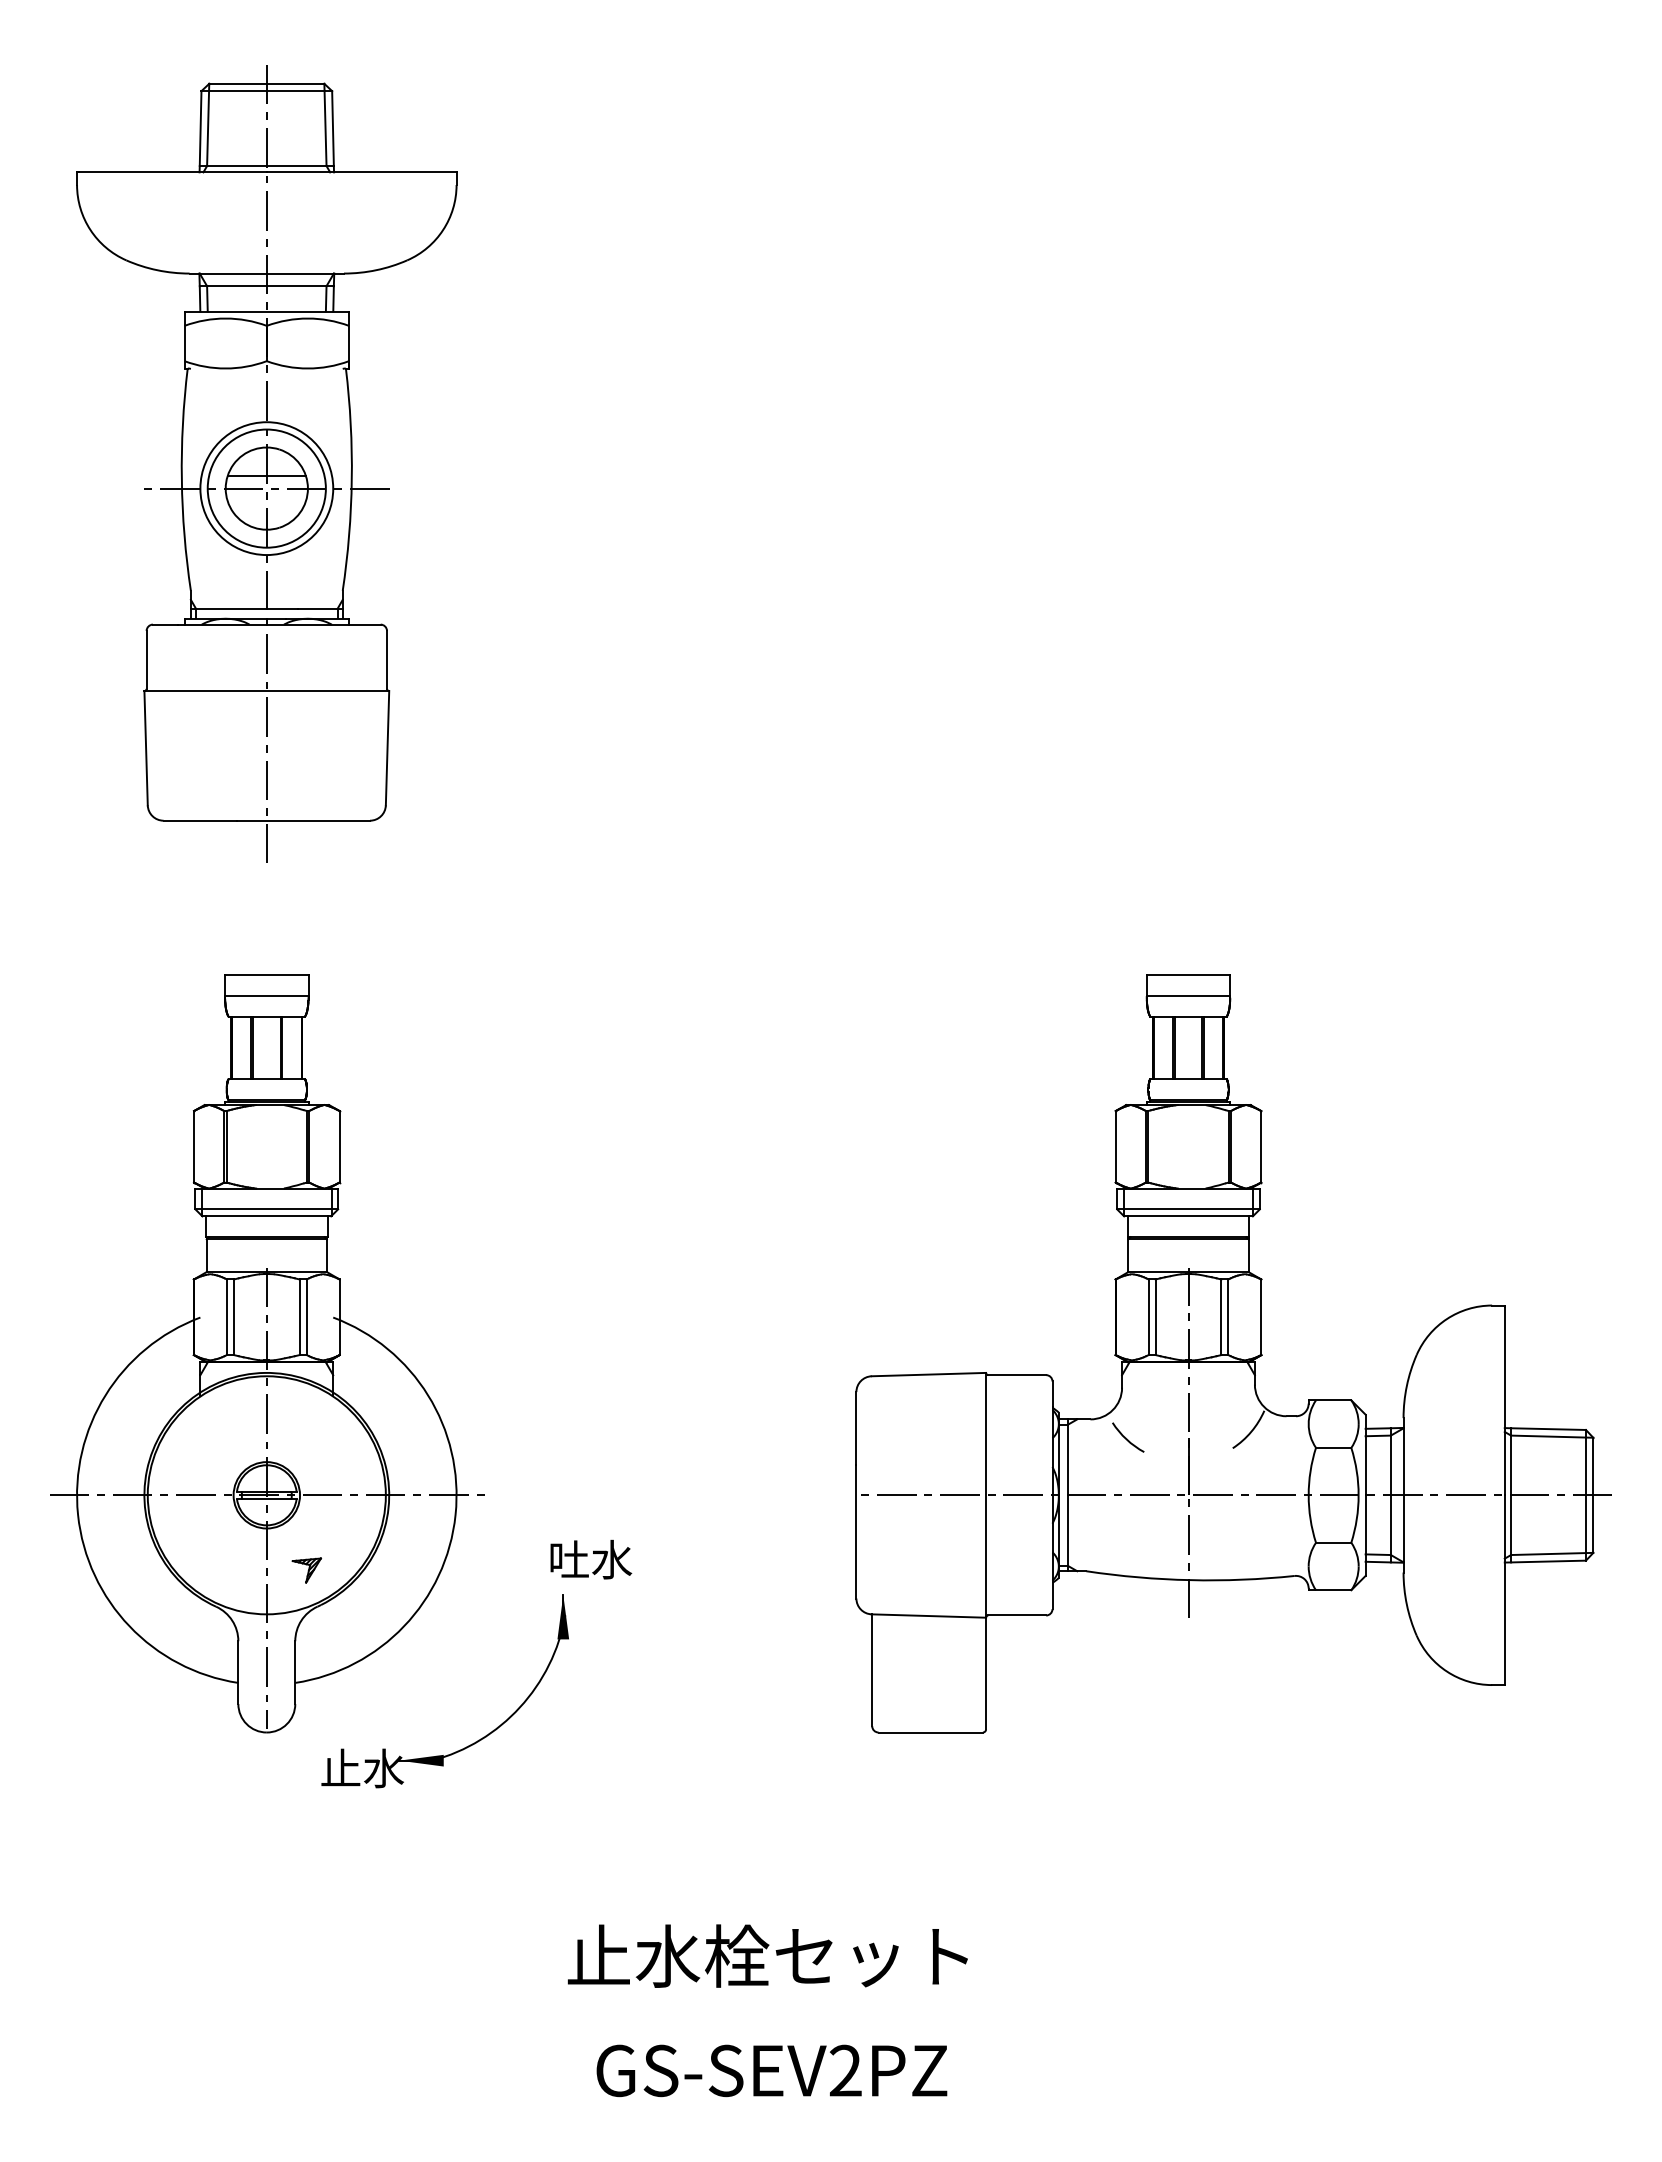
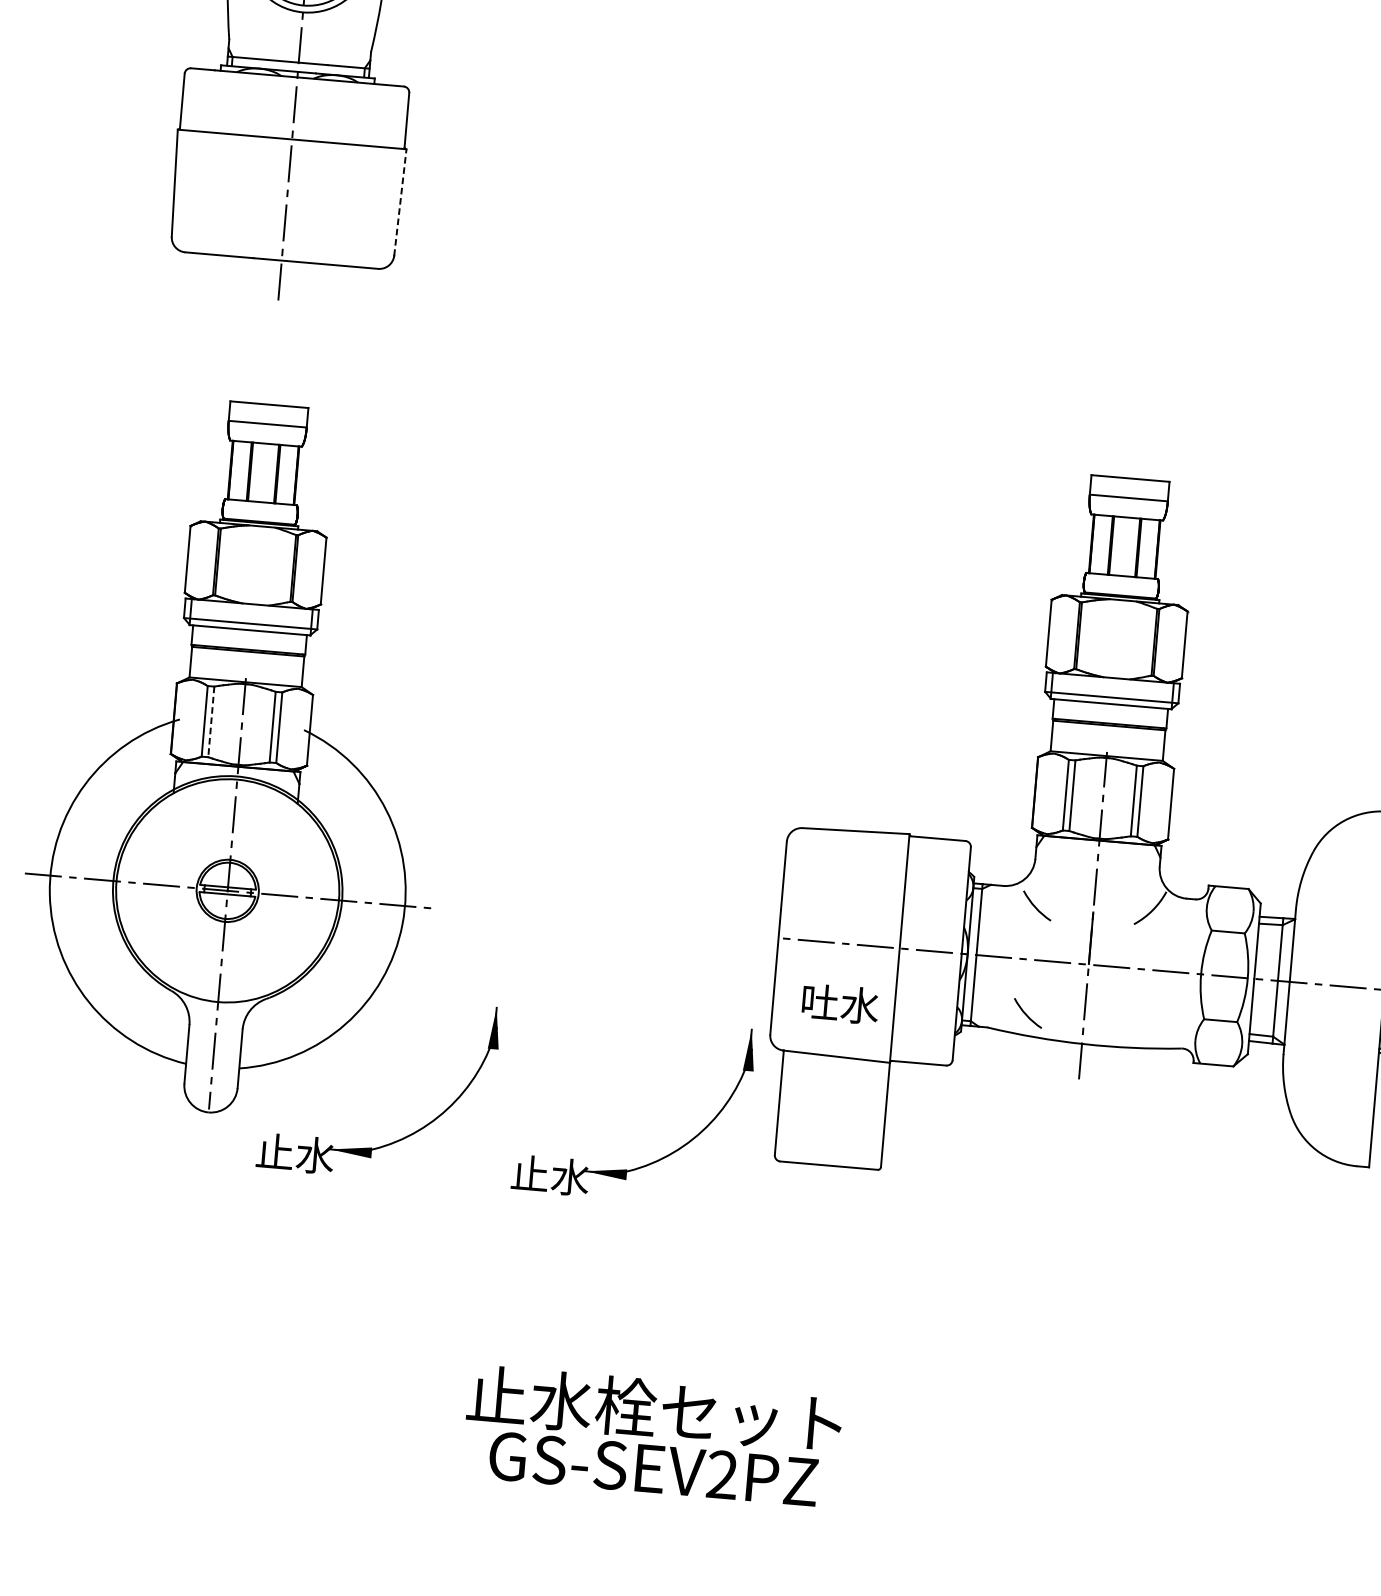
line: (387, 747) -> (400, 201), solid -> dashed
line: (233, 1317) -> (210, 722), solid -> dashed
arc: (1127, 1553) -> (1027, 1014), added
text: (591, 1559) -> (840, 1003), moved
part: (306, 1570) -> (258, 964), removed
part: (748, 1741) -> (658, 1159), added
text: (767, 1955) -> (654, 1408), moved

